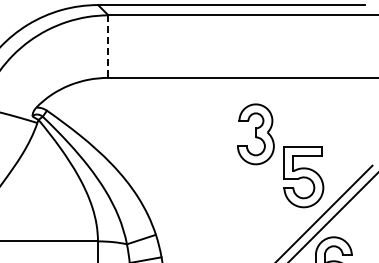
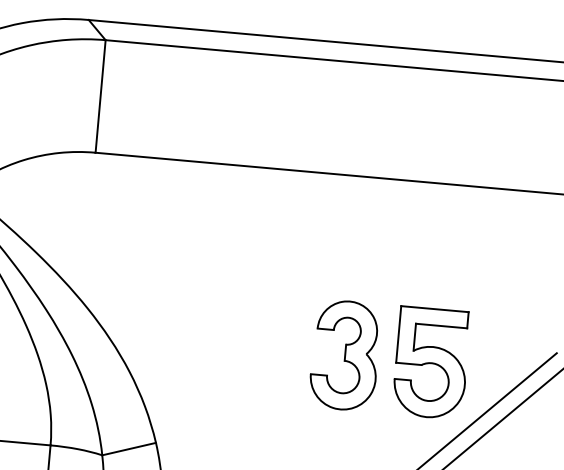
line: (108, 47) -> (100, 98), dashed -> solid
part: (255, 134) -> (344, 355), moved

